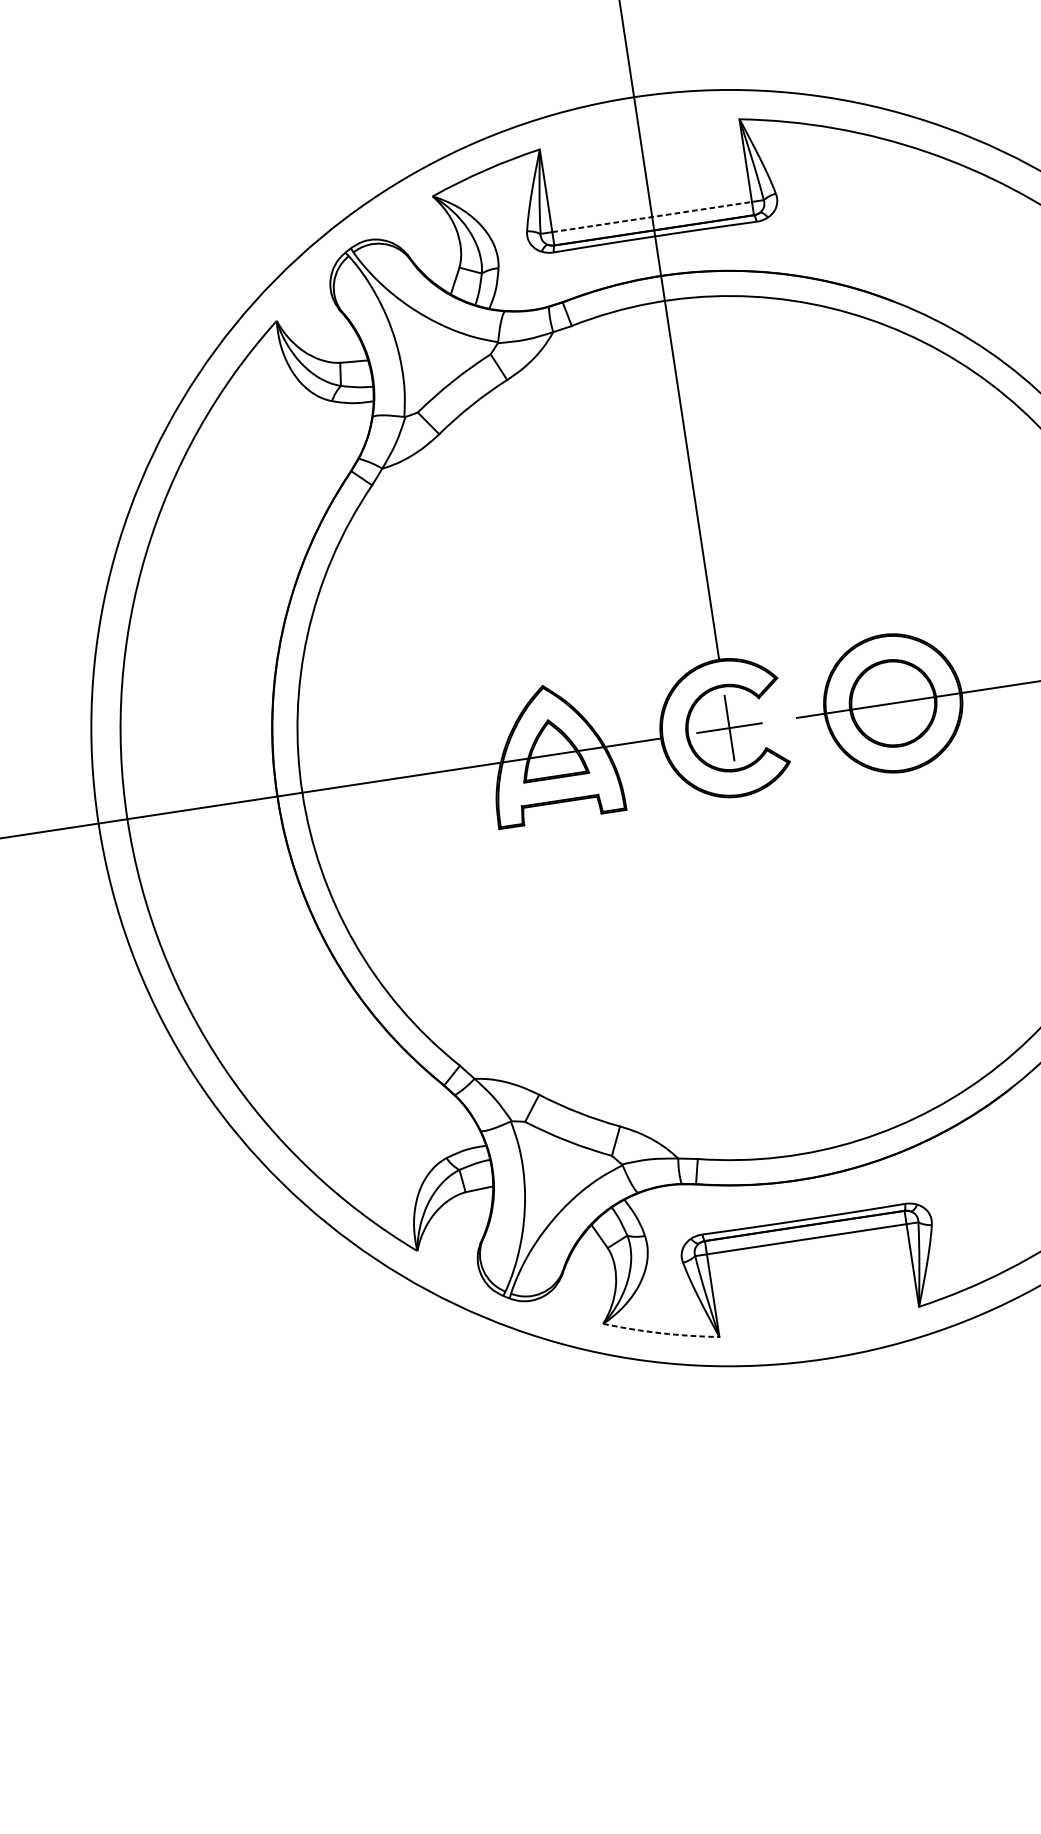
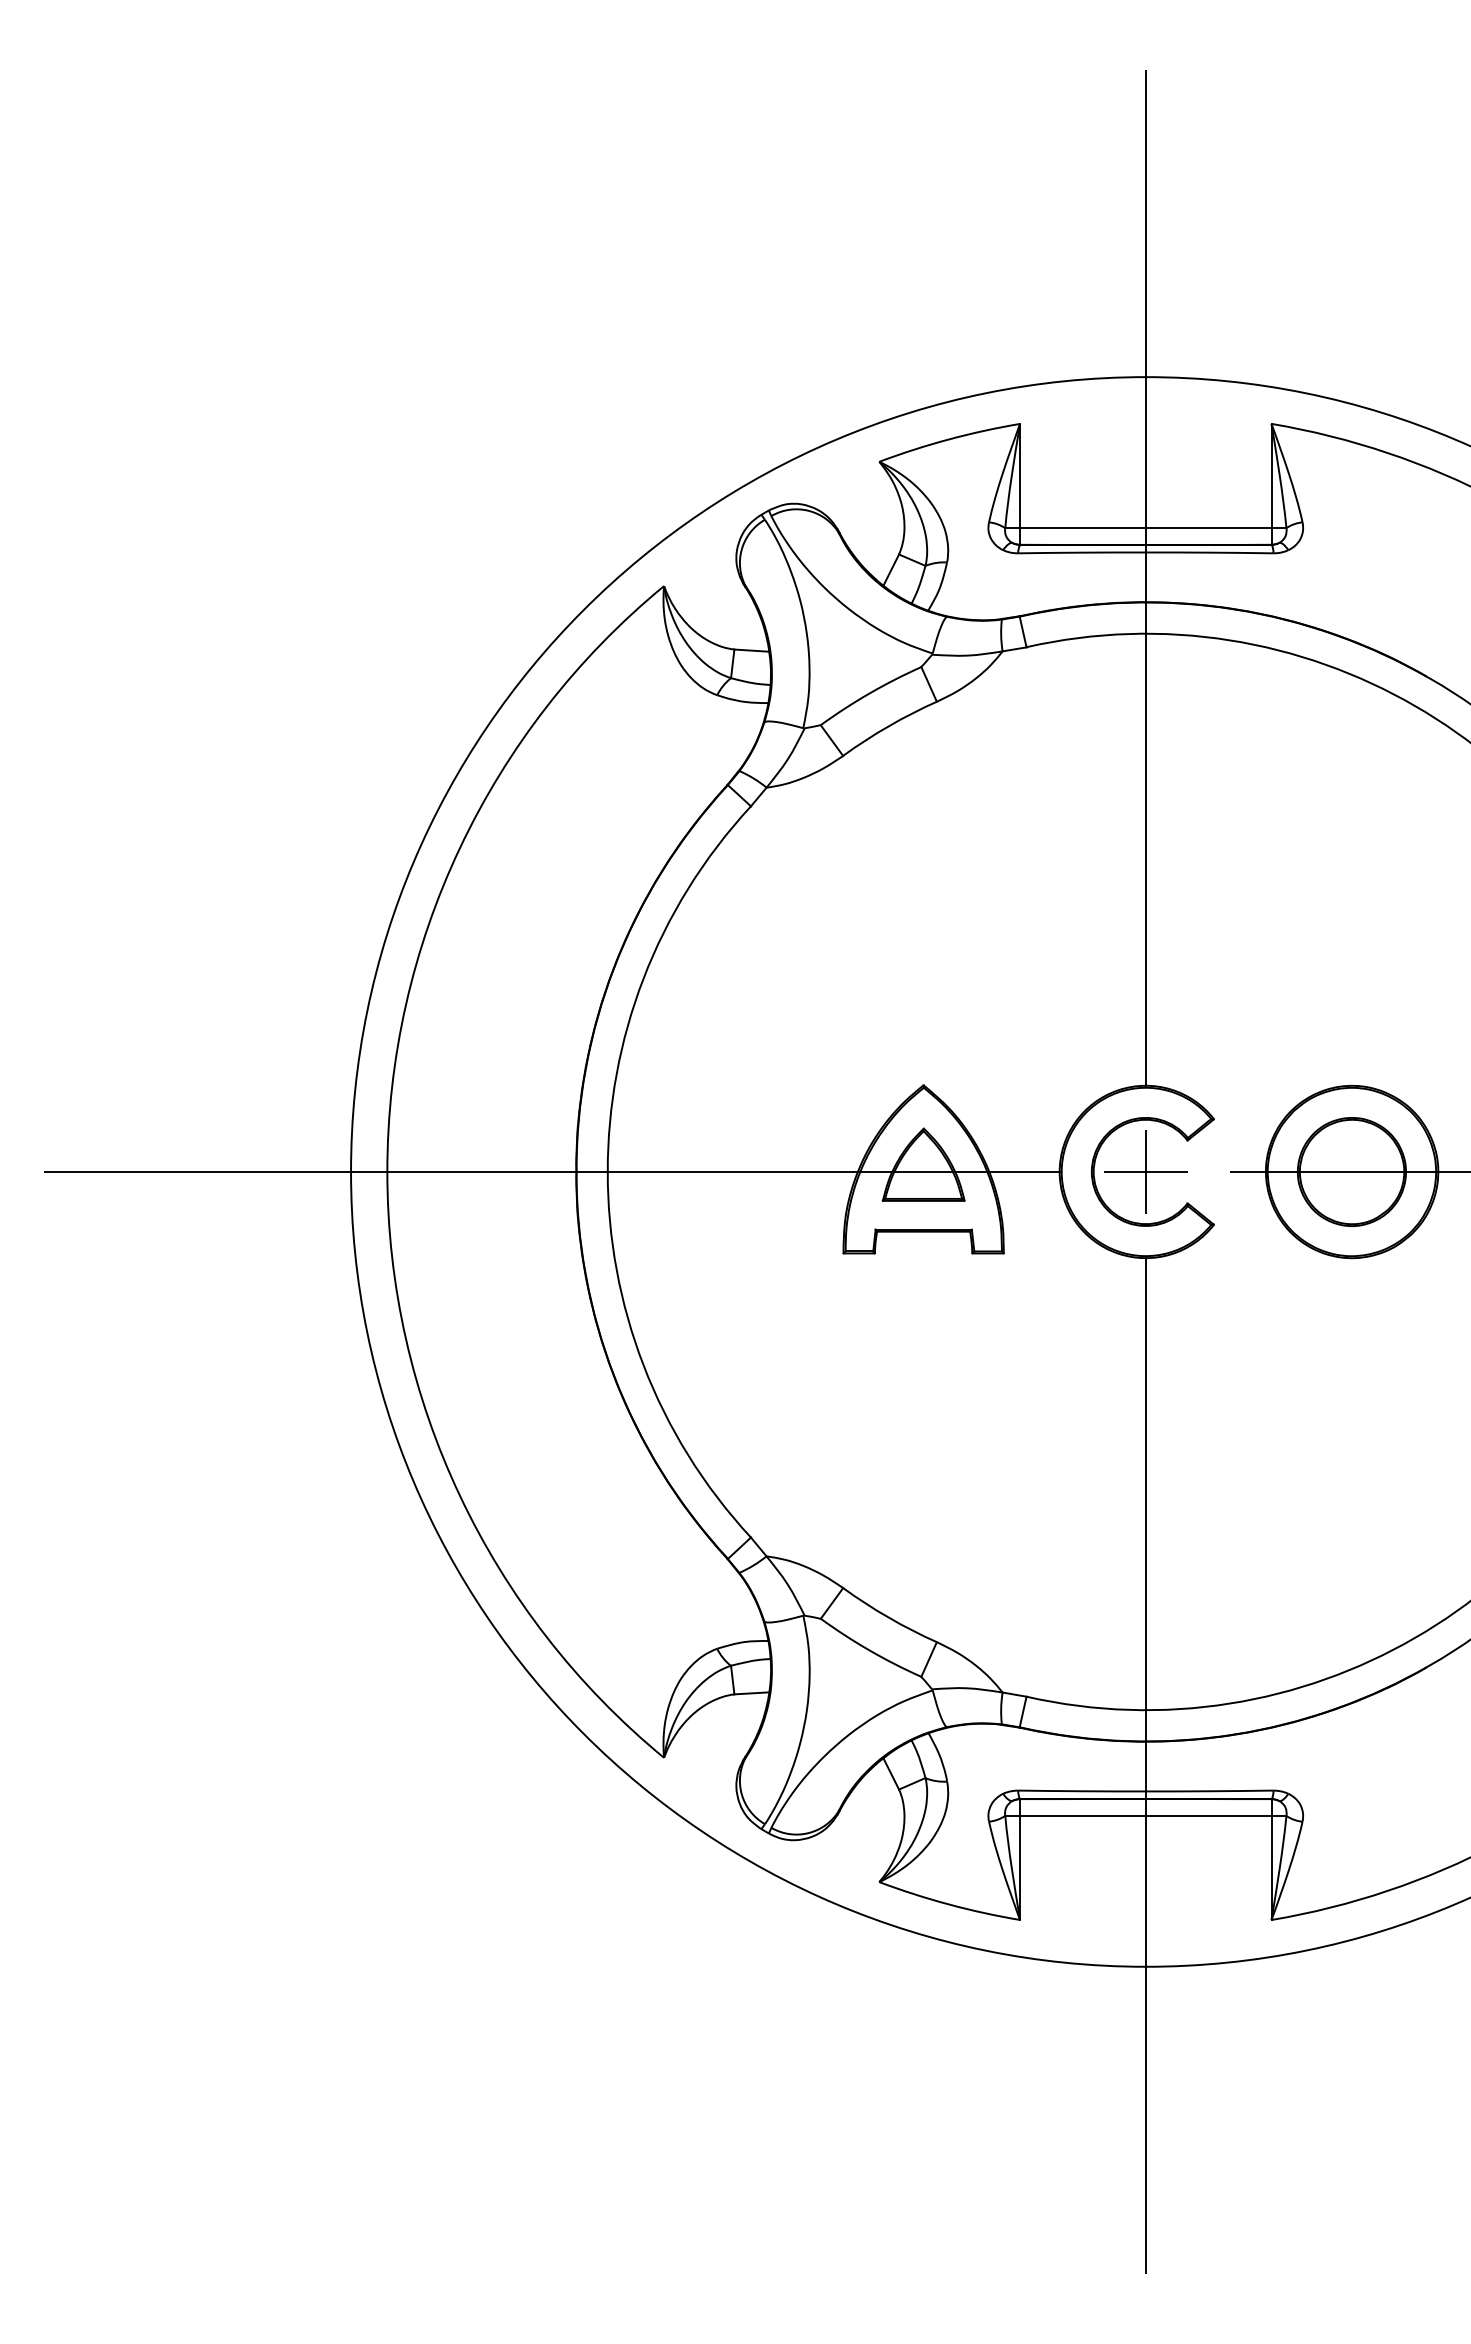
line: (651, 217) -> (1145, 528), dashed -> solid
line: (800, 1198) -> (1145, 1764), added
arc: (660, 1333) -> (948, 1904), dashed -> solid

